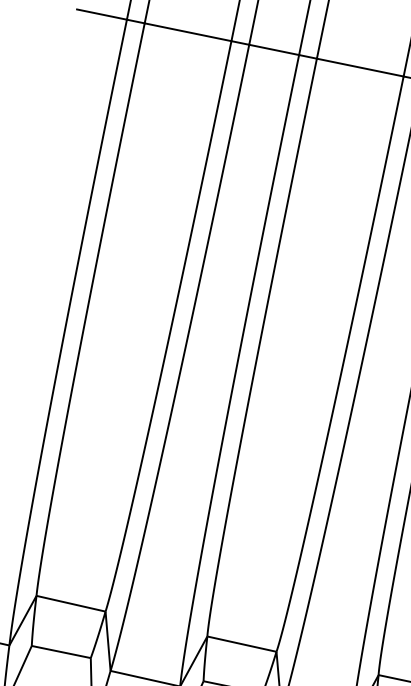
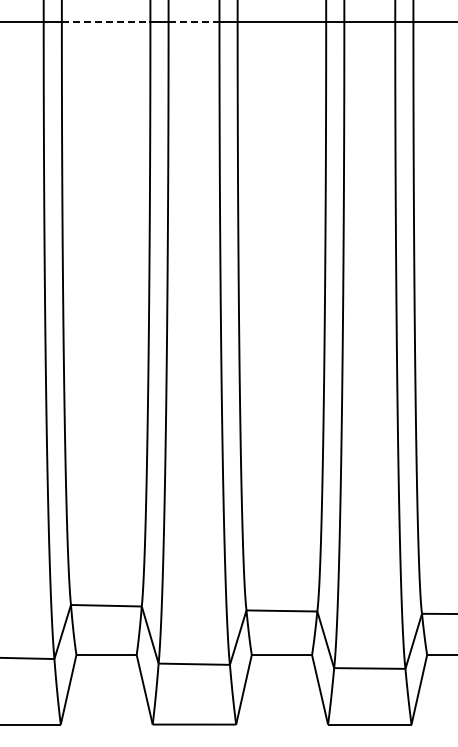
line: (188, 32) -> (106, 22), solid -> dashed
line: (274, 50) -> (194, 22), solid -> dashed

